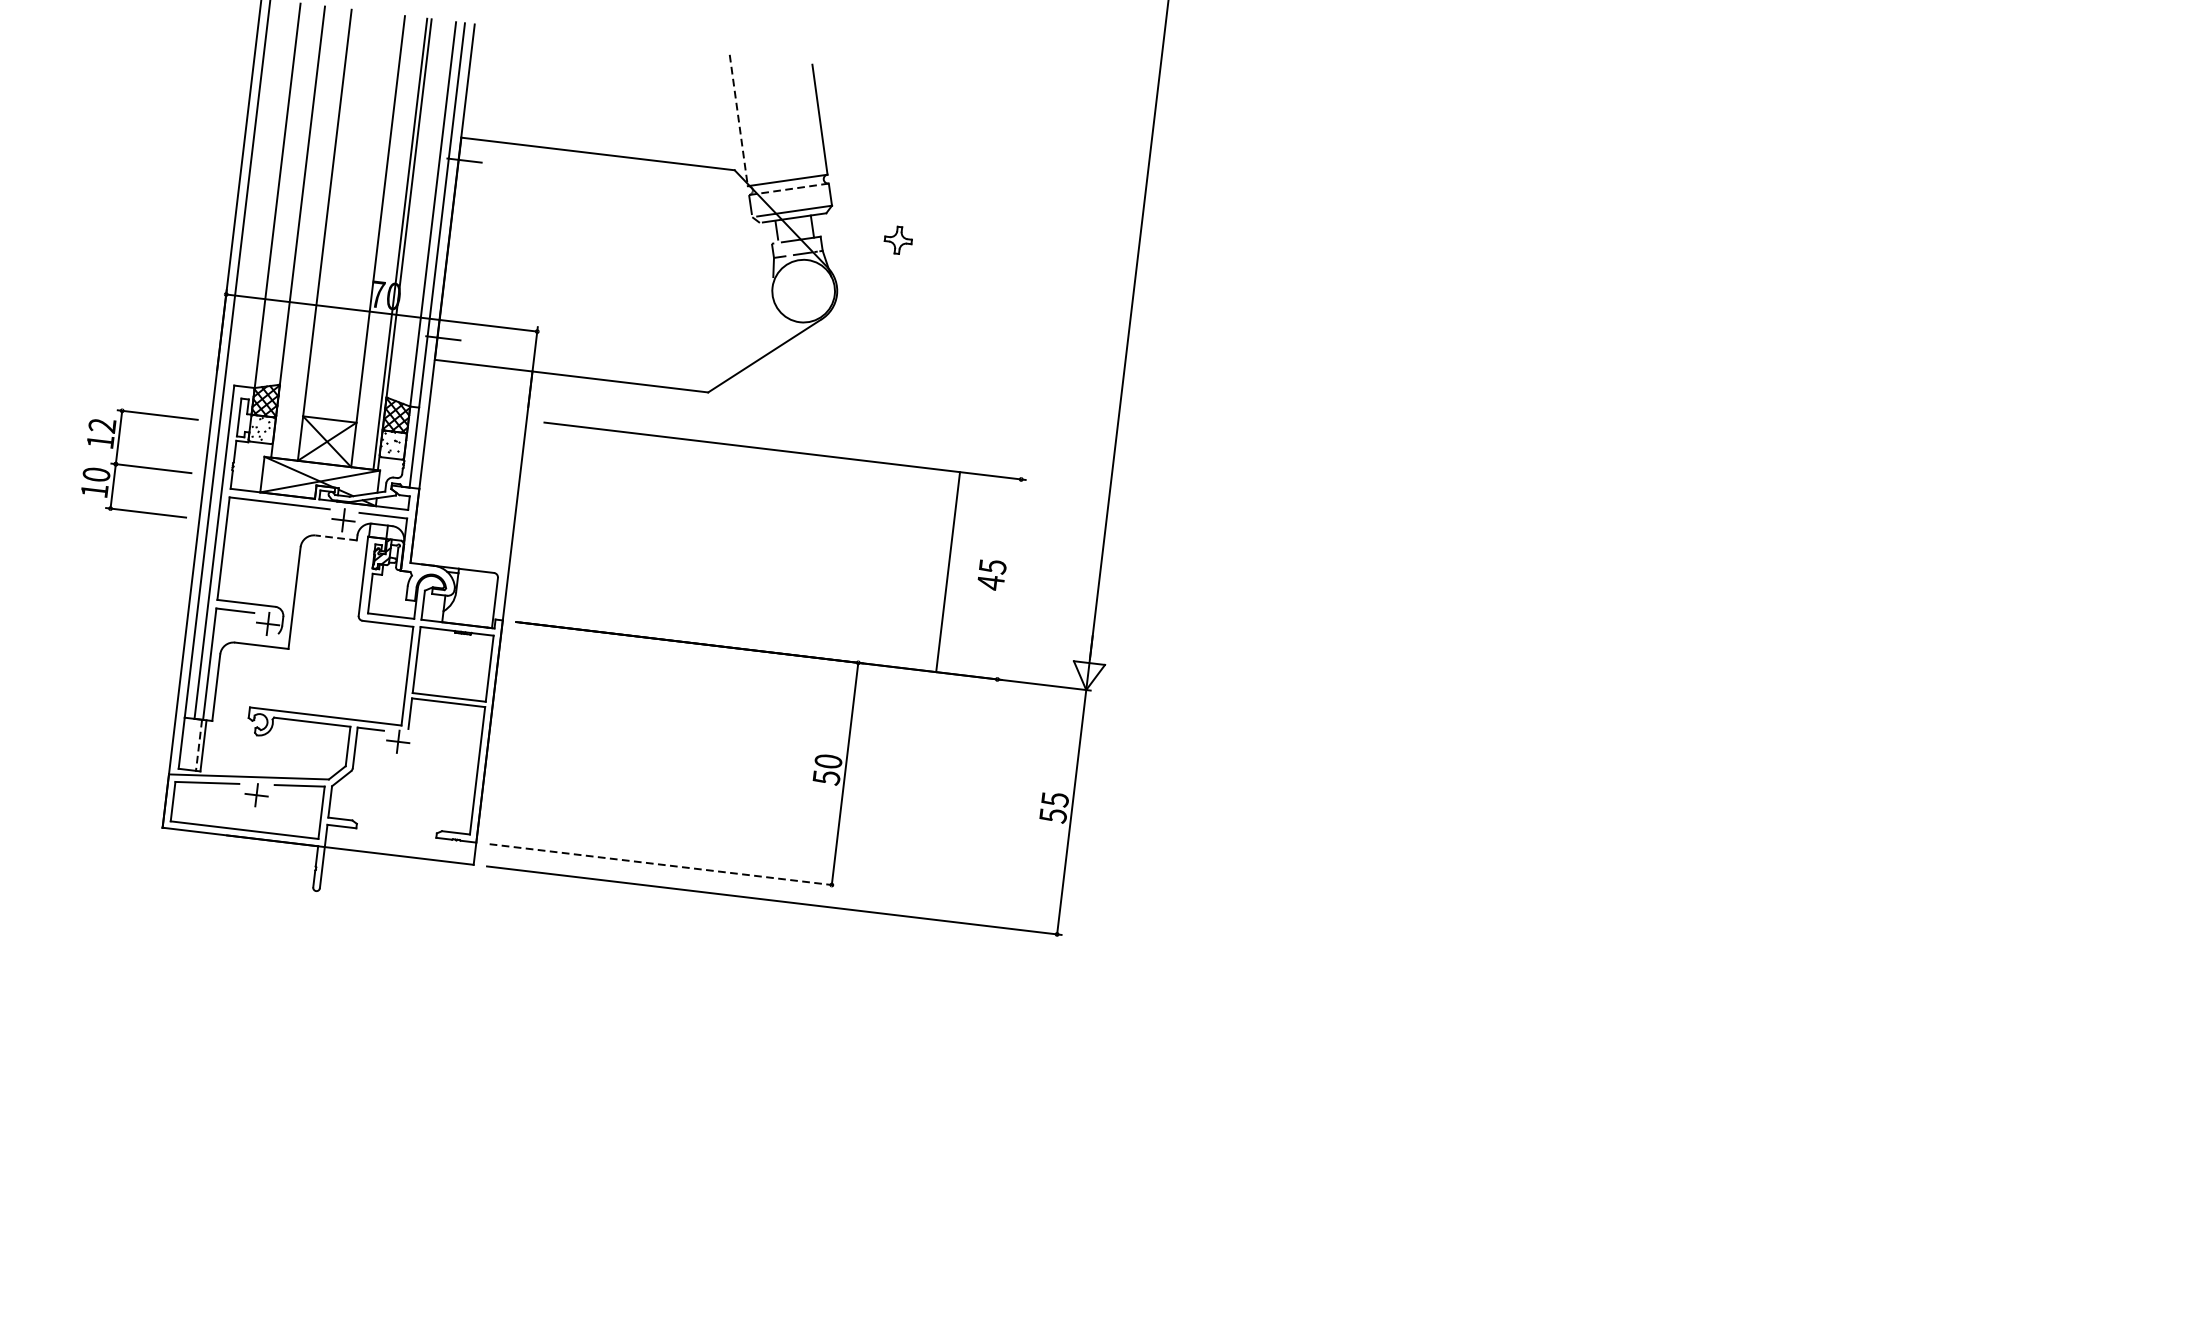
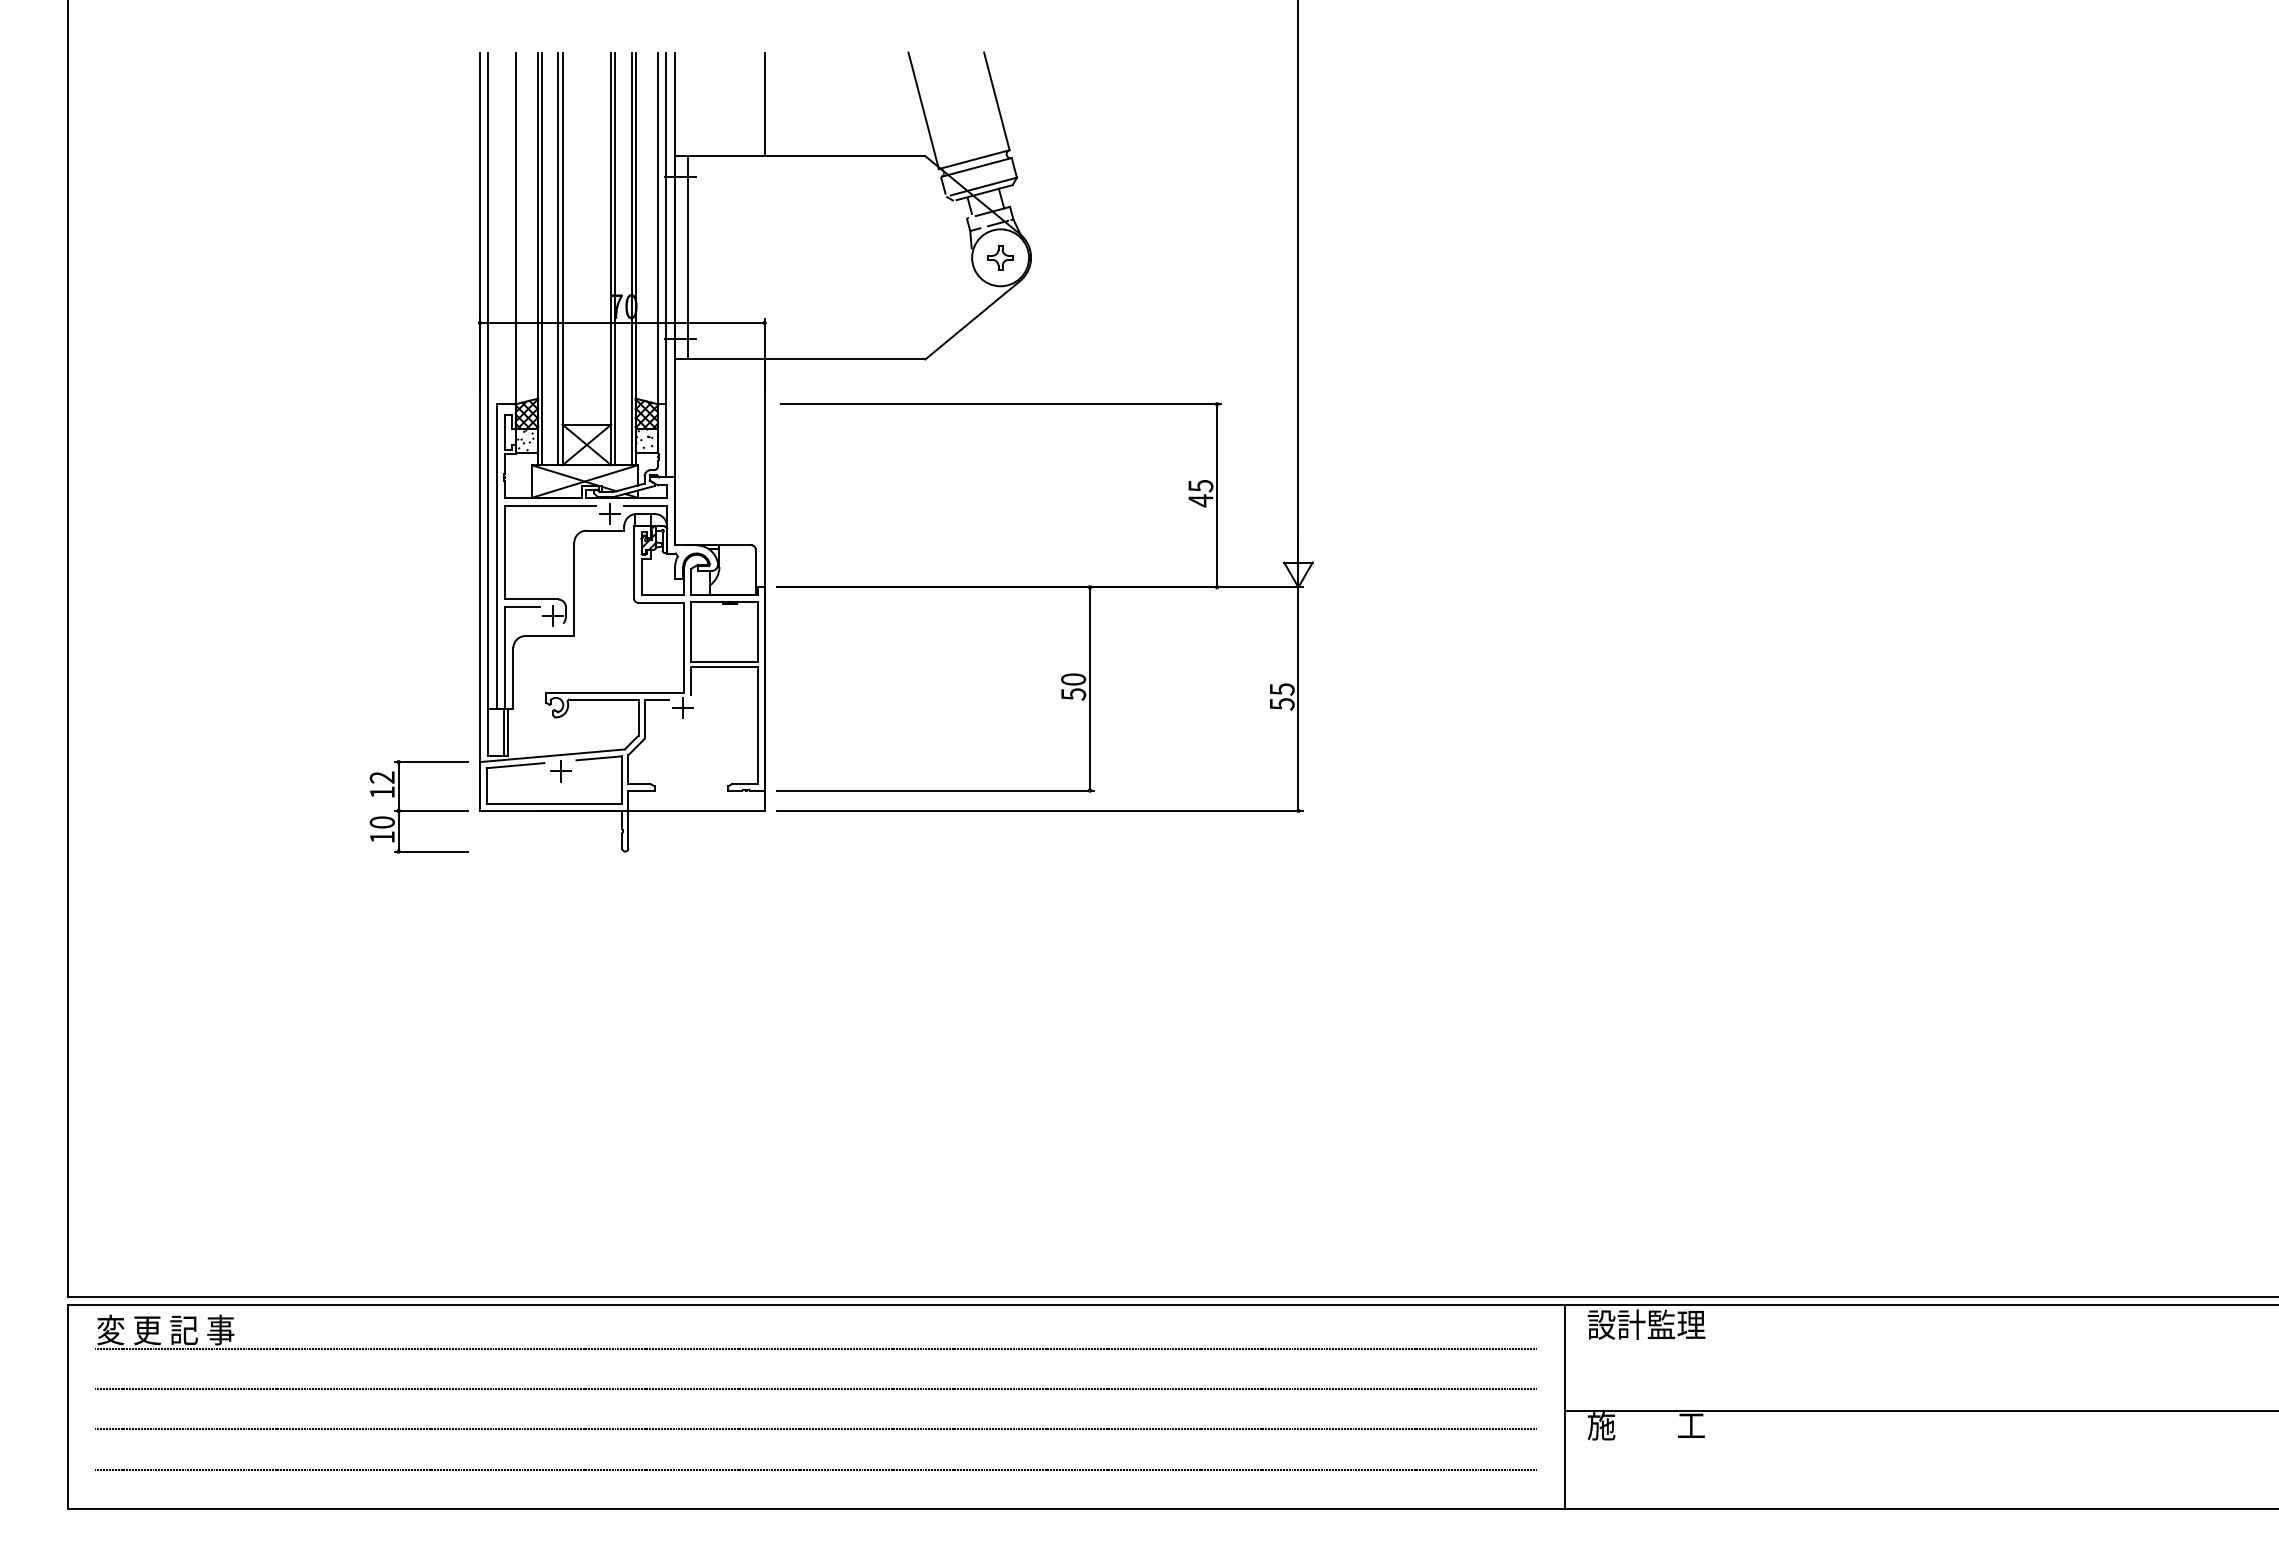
line: (565, 92) -> (764, 104), added
line: (738, 121) -> (923, 111), dashed -> solid
line: (792, 188) -> (979, 166), dashed -> solid
line: (302, 232) -> (542, 258), added
line: (320, 234) -> (558, 258), added
part: (898, 240) -> (1000, 257), moved
line: (382, 241) -> (615, 258), added
line: (461, 250) -> (687, 257), added
part: (138, 461) -> (418, 806), moved
line: (336, 537) -> (605, 530), dashed -> solid
line: (948, 571) -> (1217, 495), moved
line: (198, 746) -> (503, 733), dashed -> solid
line: (663, 864) -> (935, 790), dashed -> solid

